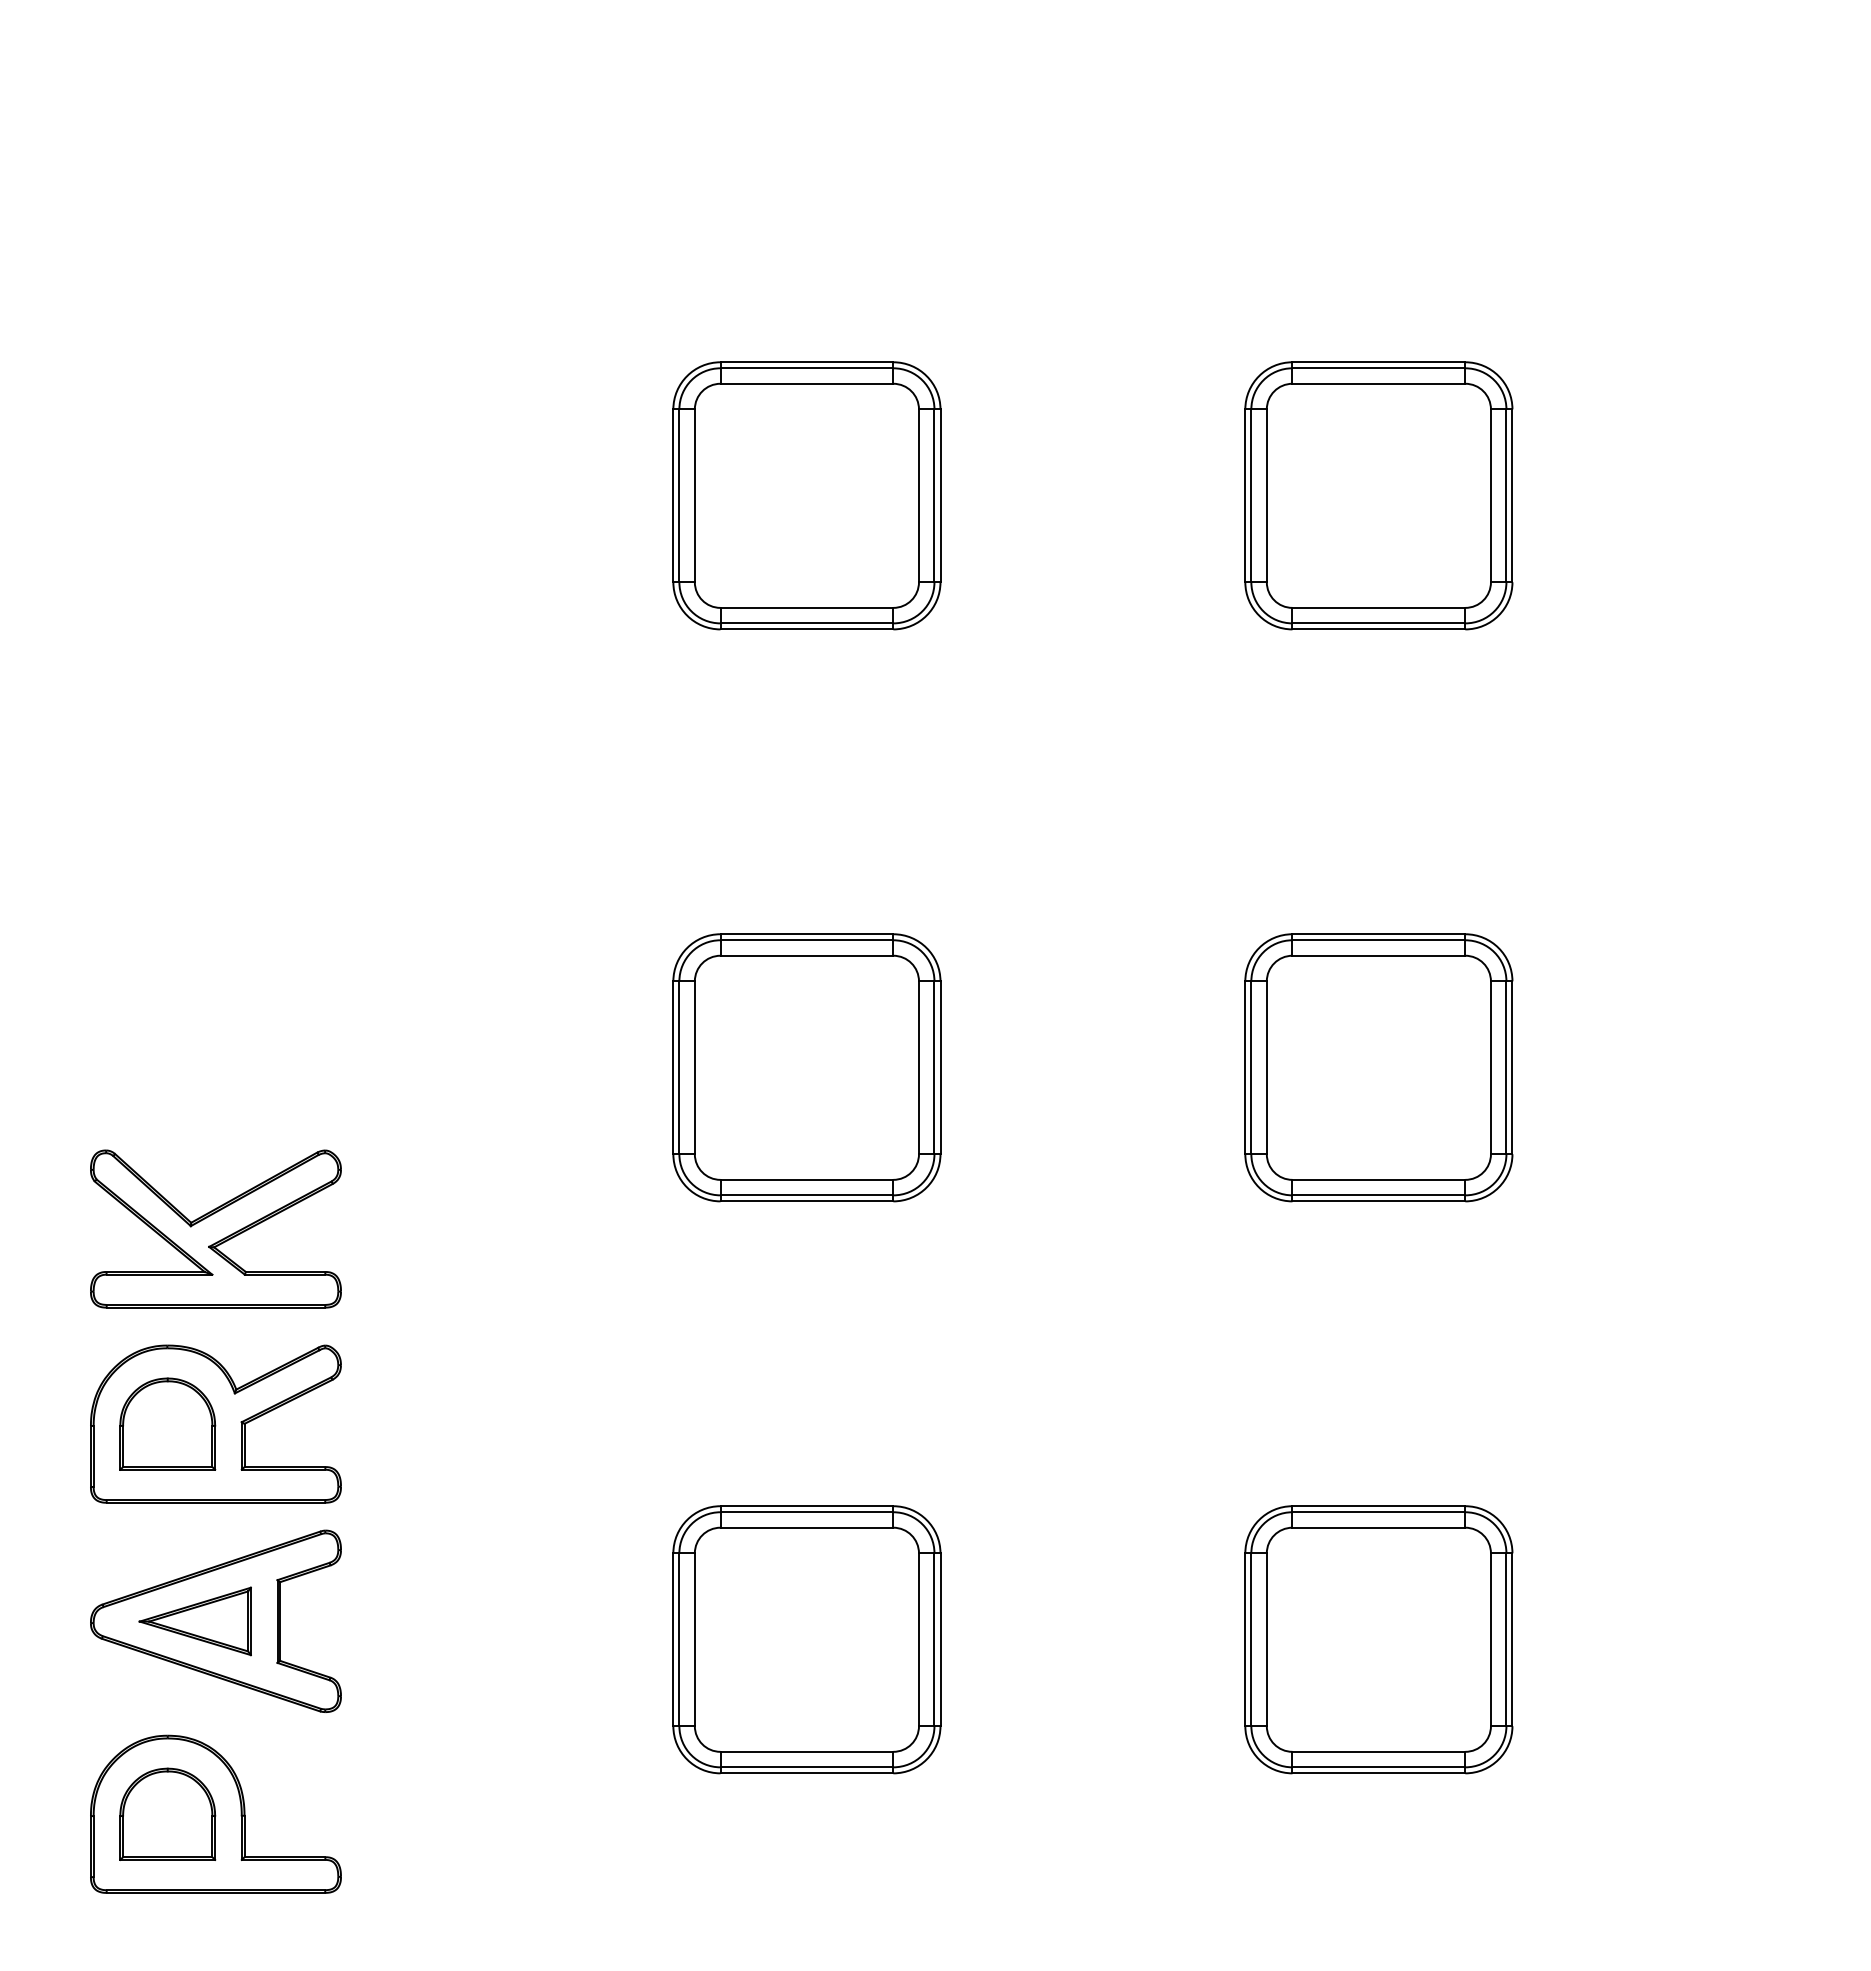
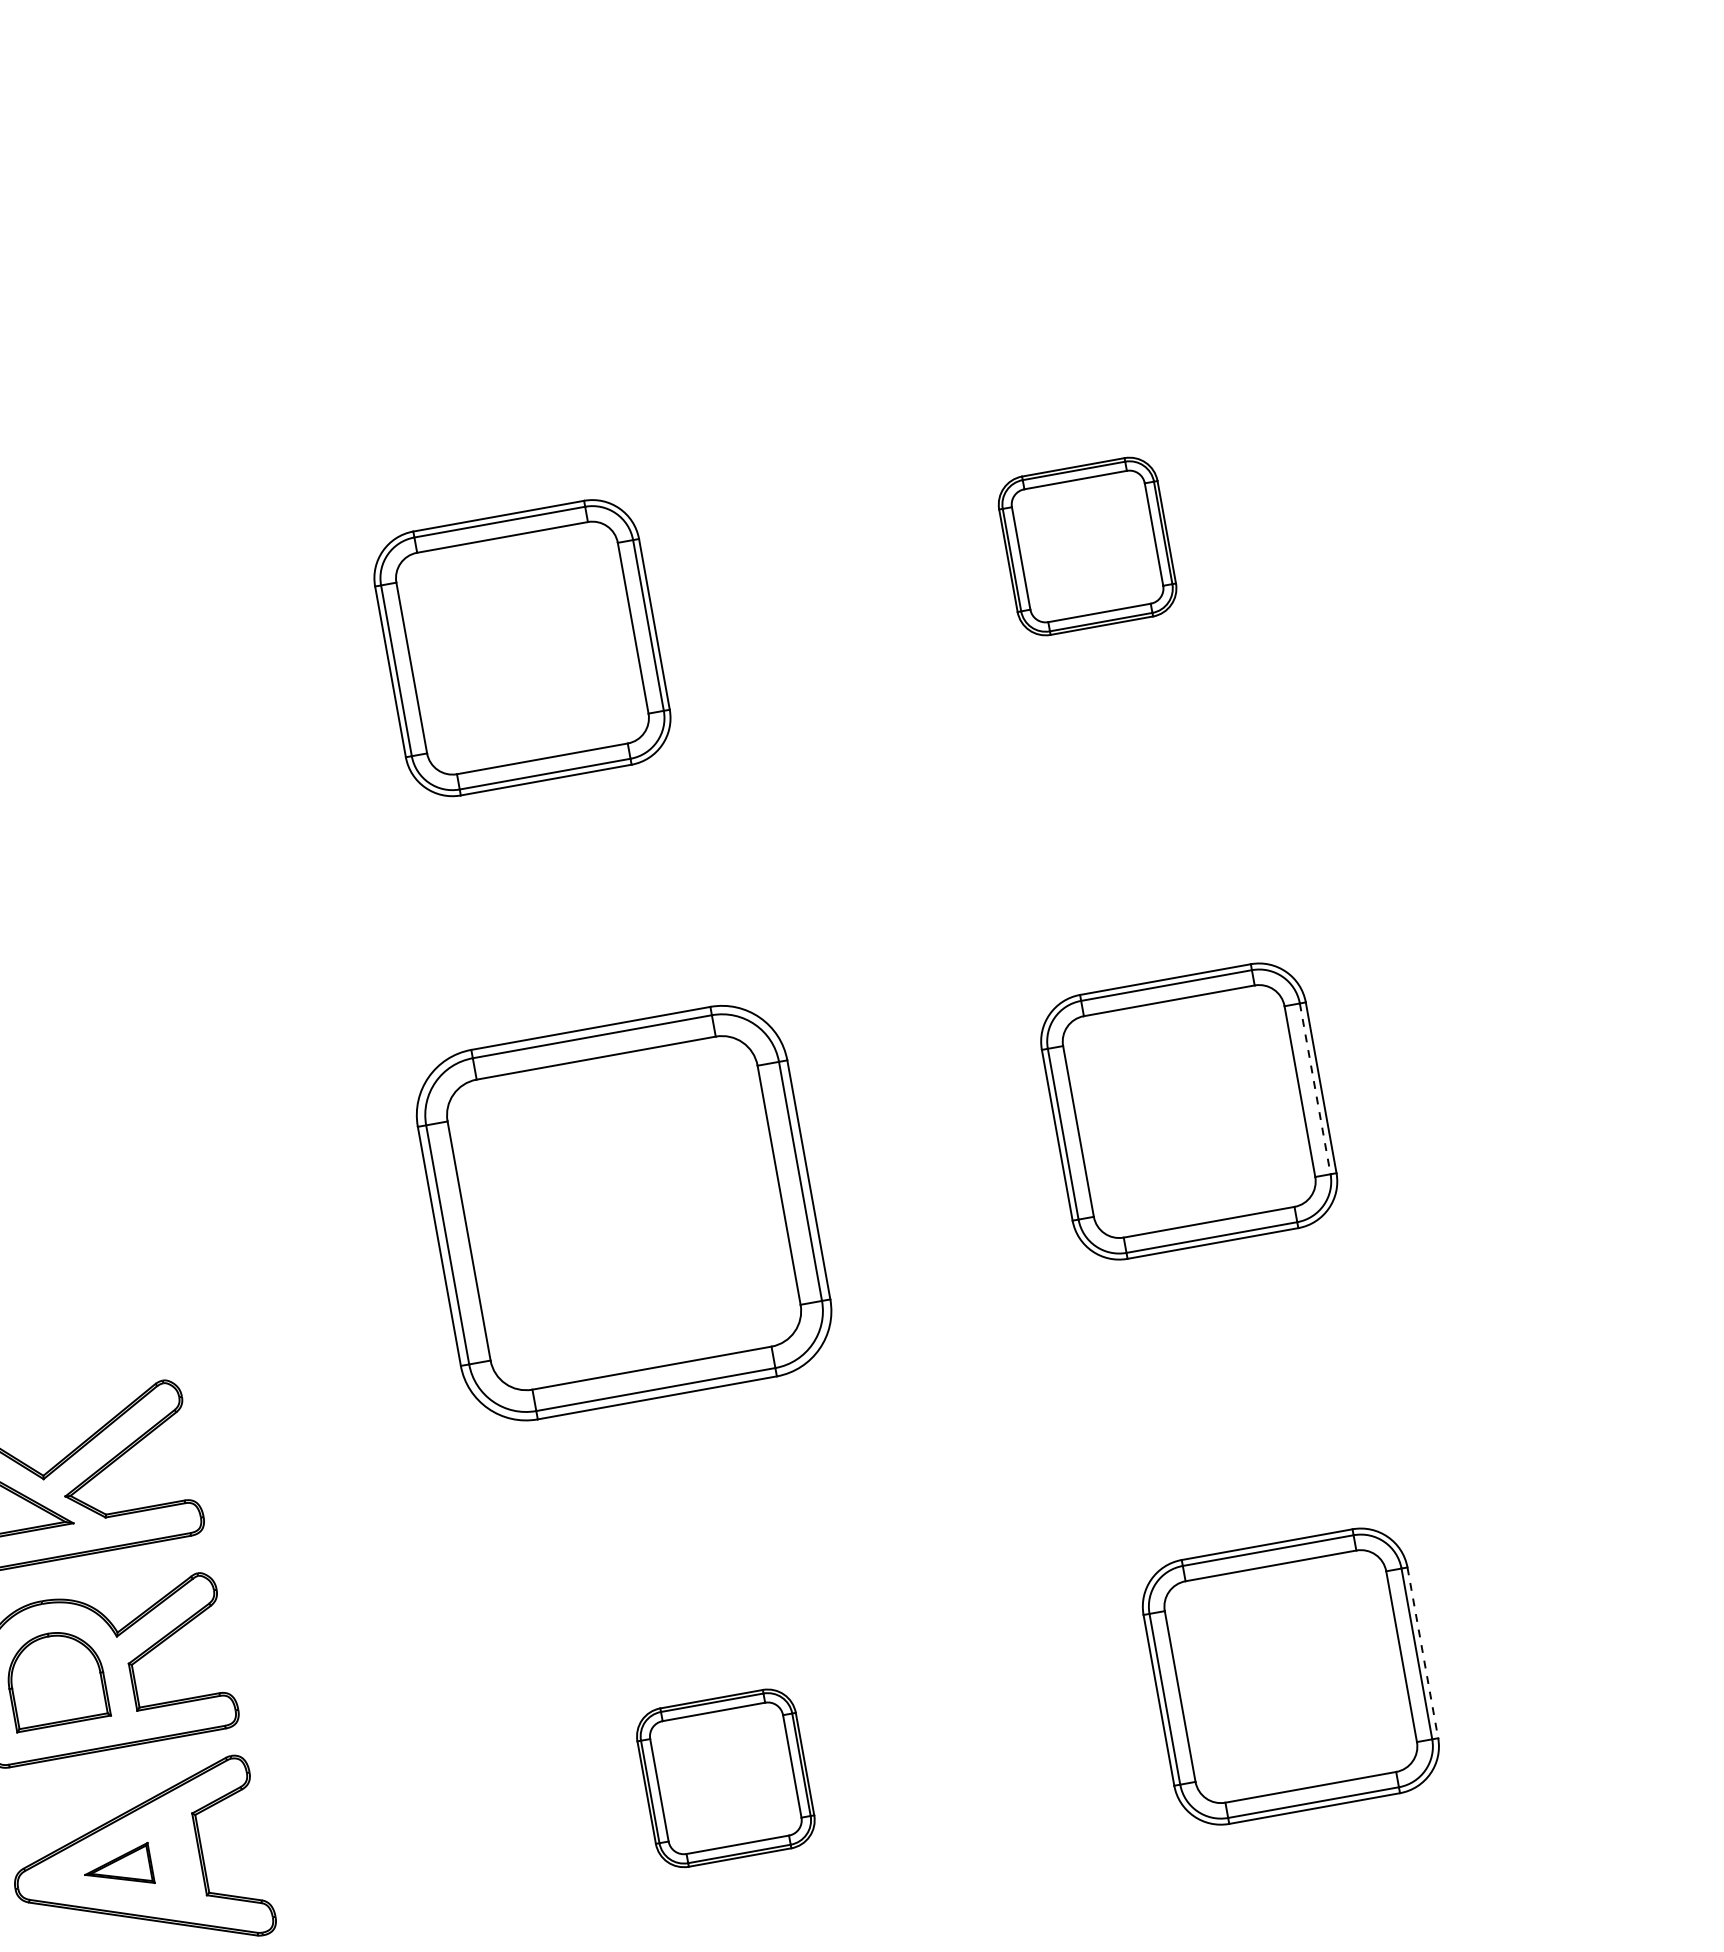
part: (1378, 495) -> (1087, 546), size x0.6
part: (806, 1067) -> (623, 1212), size x1.4
line: (1506, 1068) -> (1315, 1089), solid -> dashed
part: (194, 1621) -> (117, 1869), size x0.6
part: (806, 1639) -> (725, 1778), size x0.6
line: (1512, 1640) -> (1423, 1653), solid -> dashed

